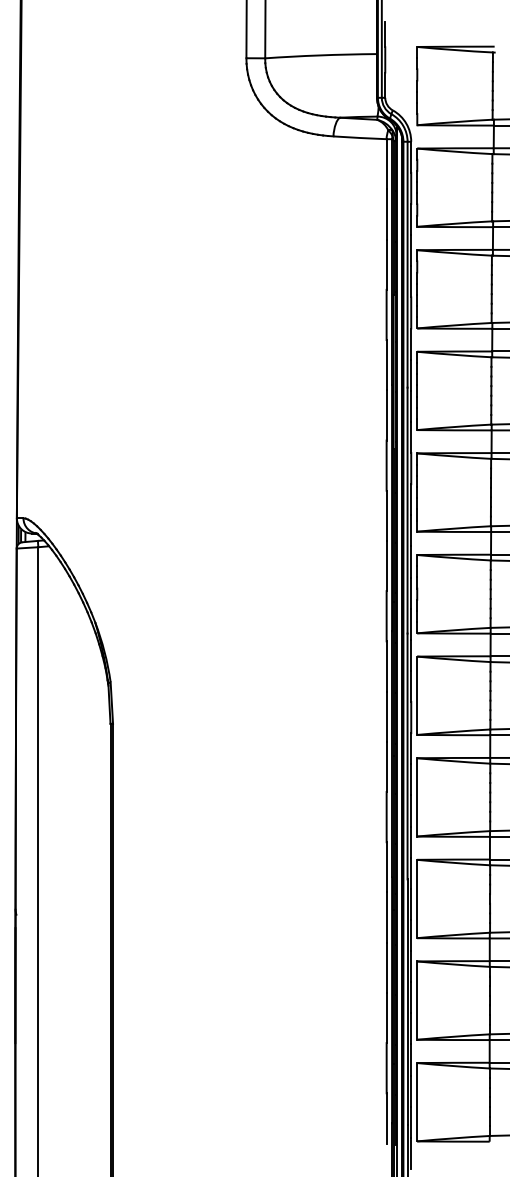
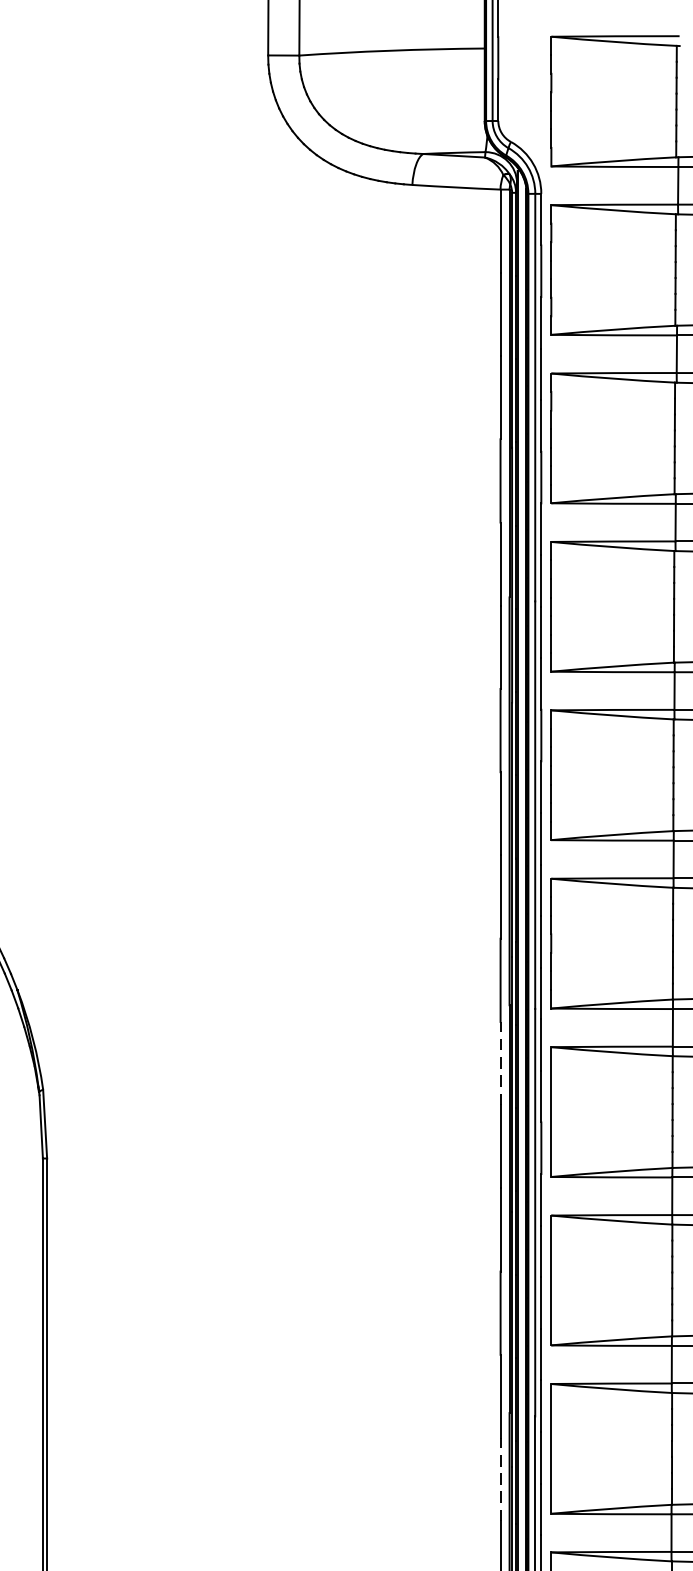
line: (386, 665) -> (500, 1061), solid -> dashed
line: (386, 917) -> (500, 1479), solid -> dashed

